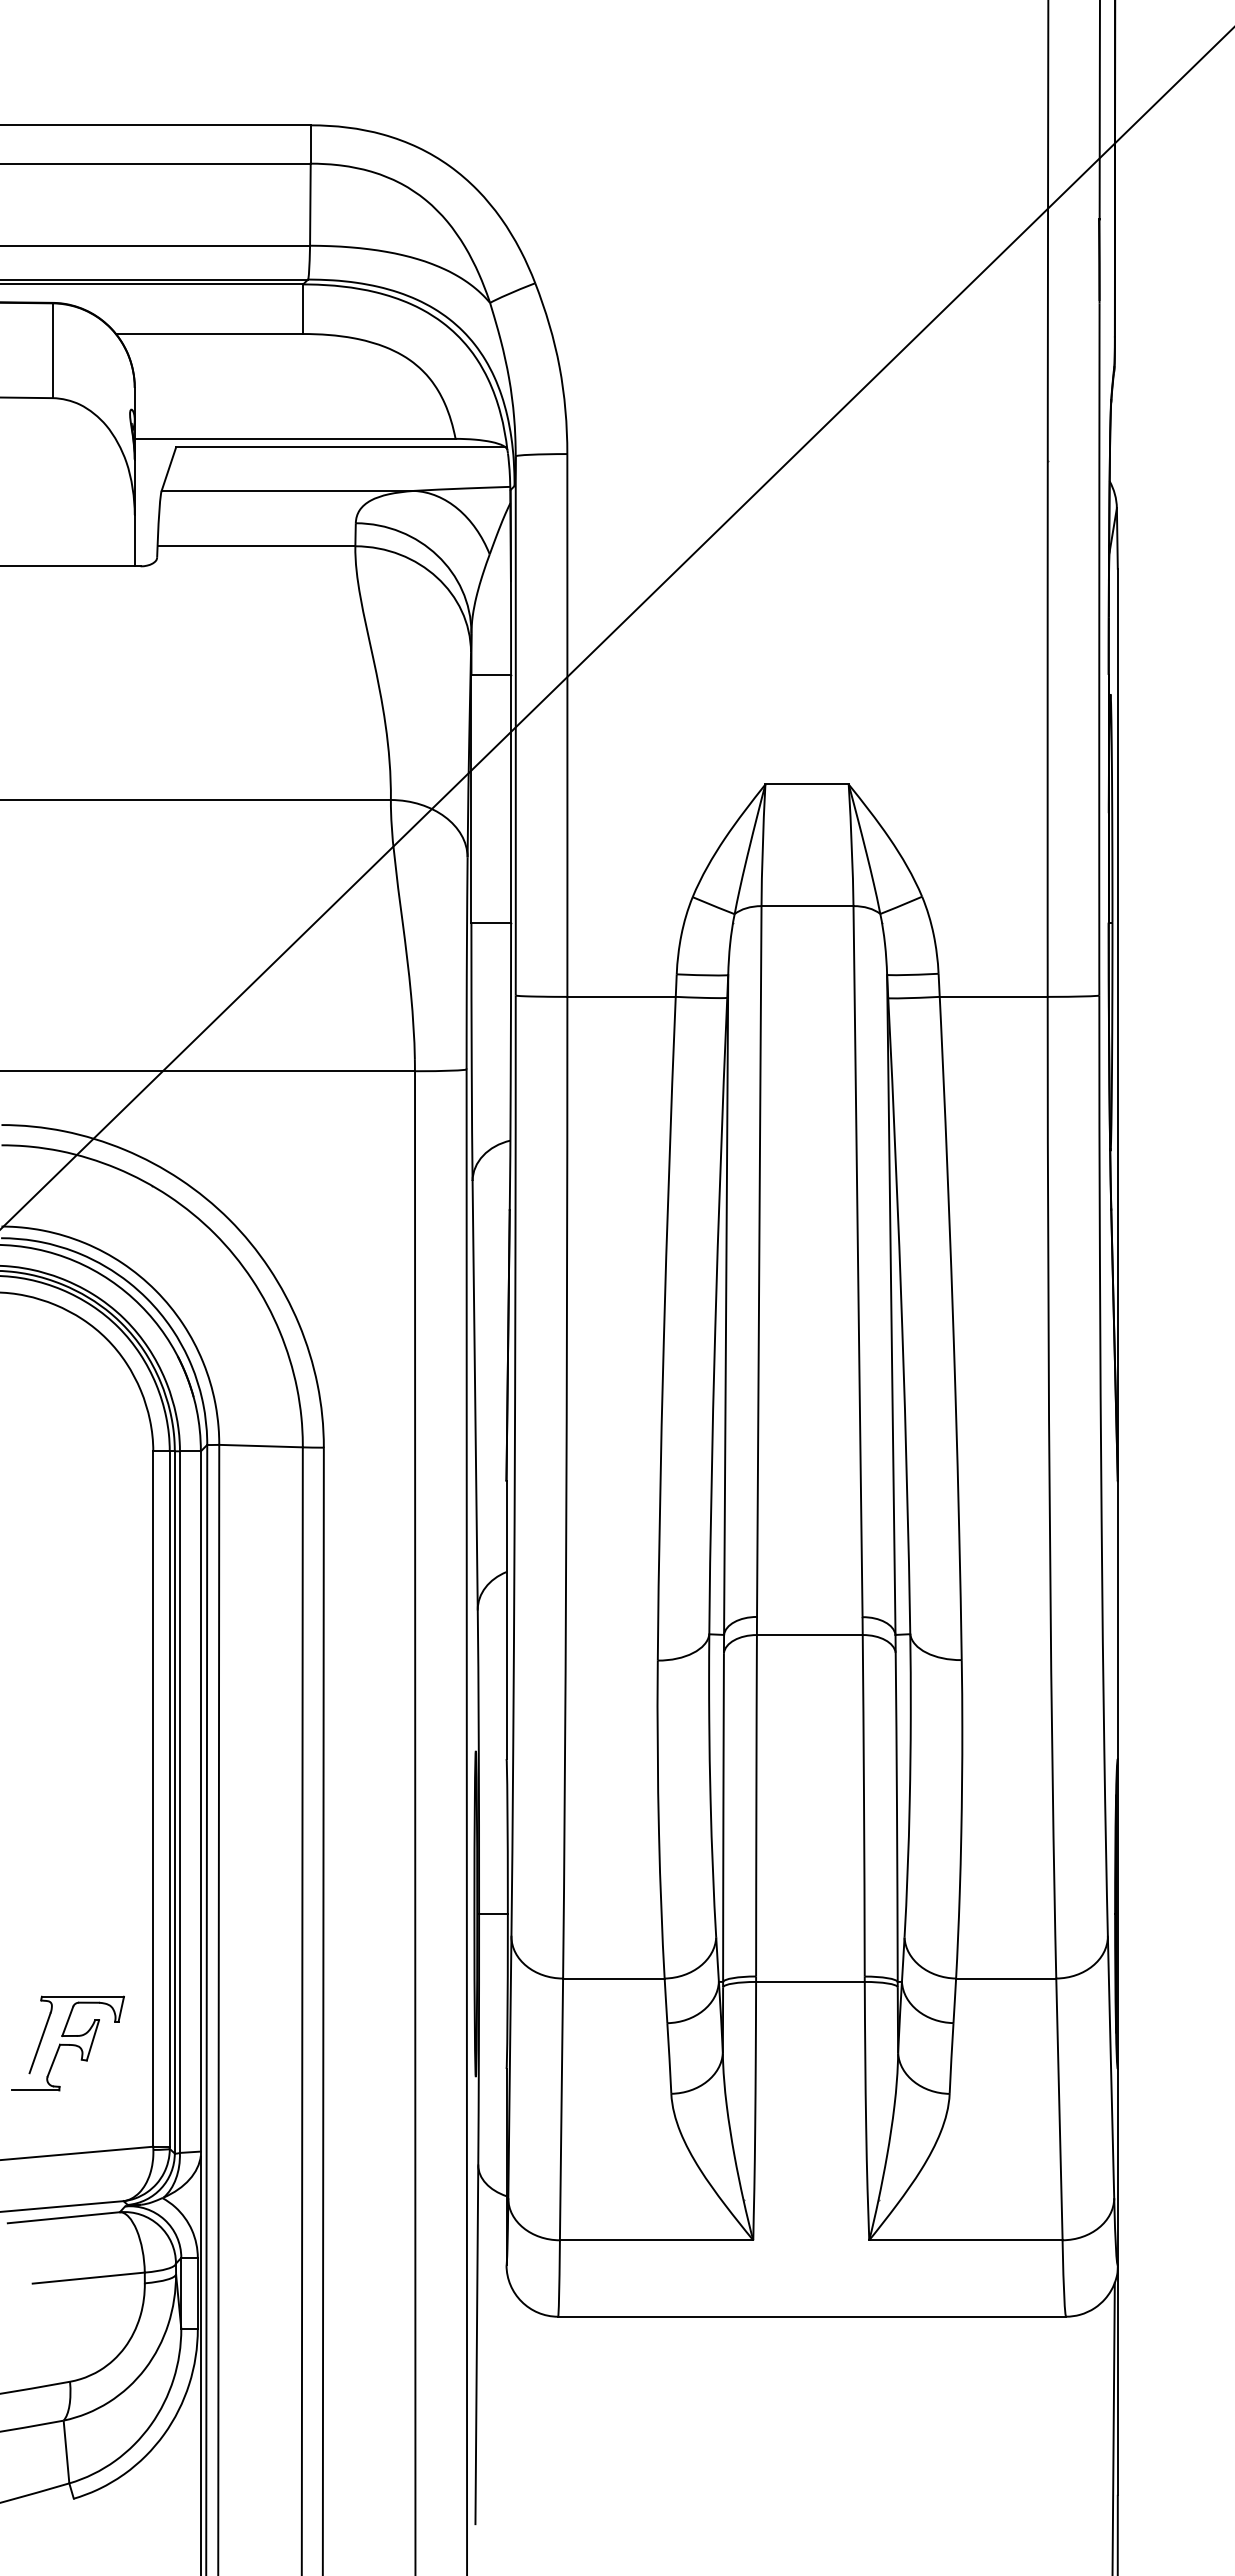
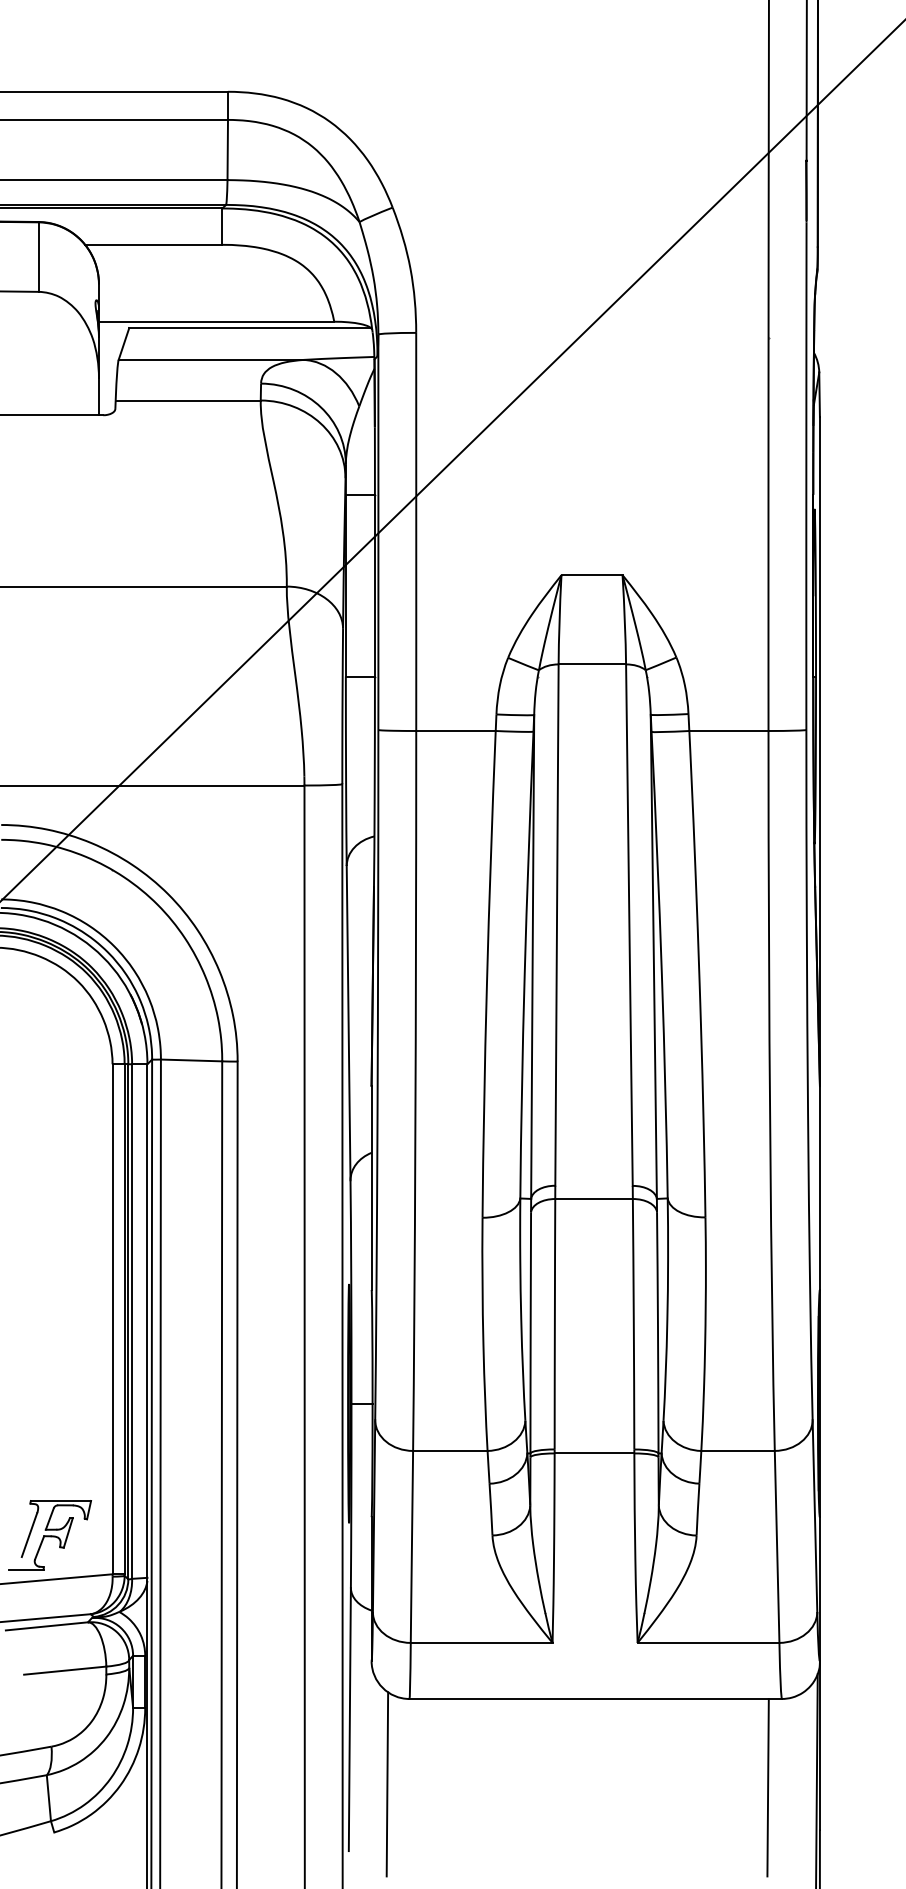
part: (67, 2043) -> (49, 1535), moved
line: (528, 2432) -> (387, 1783), added
line: (1047, 2437) -> (768, 1787), added

